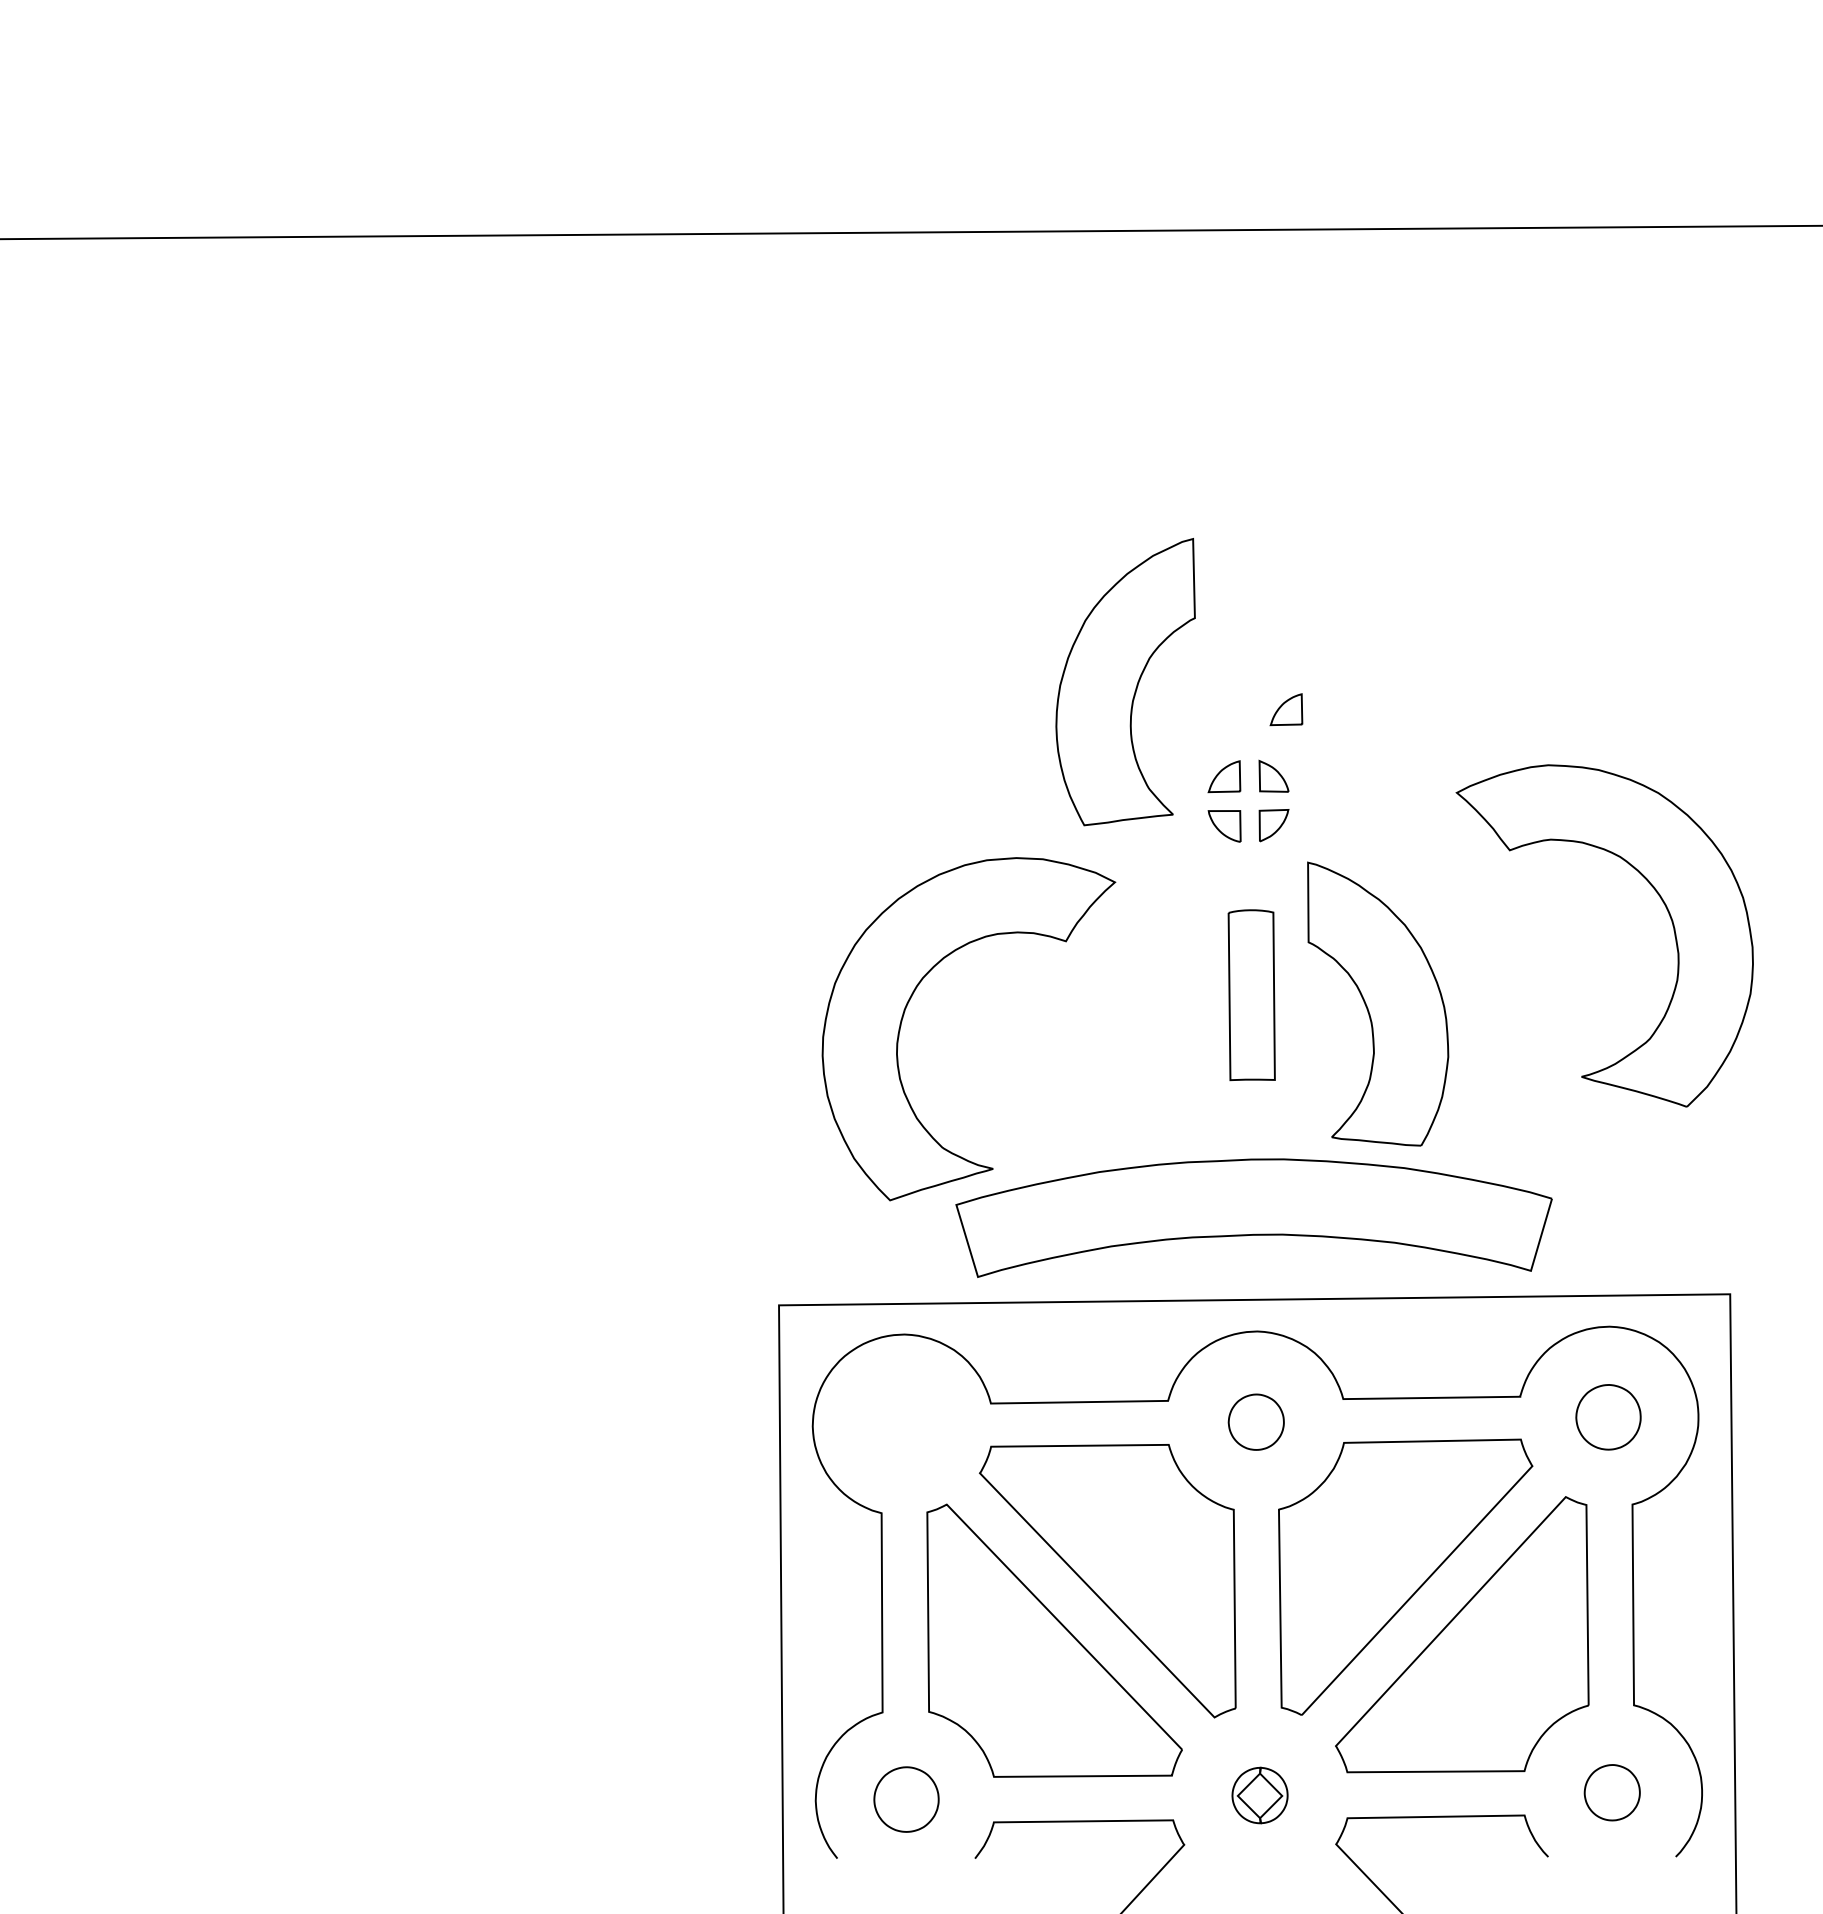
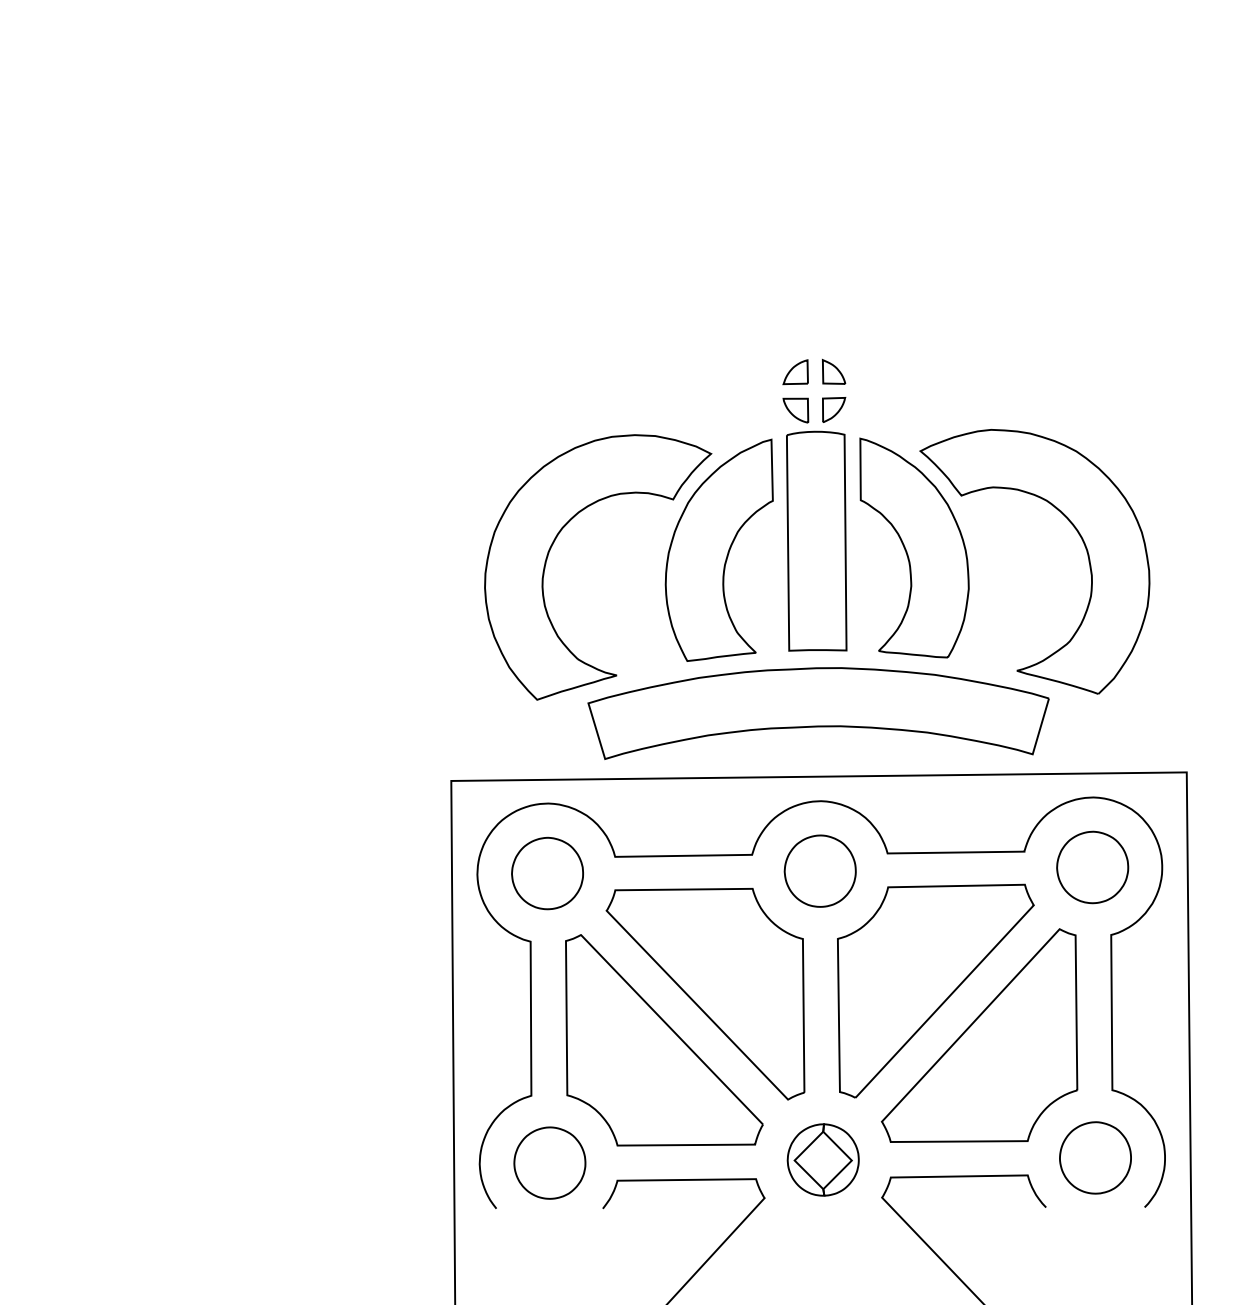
part: (1125, 682) -> (719, 550), moved
part: (1286, 709) -> (843, 320), removed
part: (1662, 902) -> (1079, 535), moved
part: (1251, 994) -> (816, 540), size x1.67
part: (1608, 1417) -> (1092, 867), size x1.43
part: (1256, 1422) -> (820, 871), size x1.67
part: (903, 1425) -> (547, 873), added
part: (1612, 1792) -> (1095, 1157), size x1.67
part: (1259, 1795) -> (822, 1159), size x1.67
part: (906, 1799) -> (549, 1163), size x1.43

